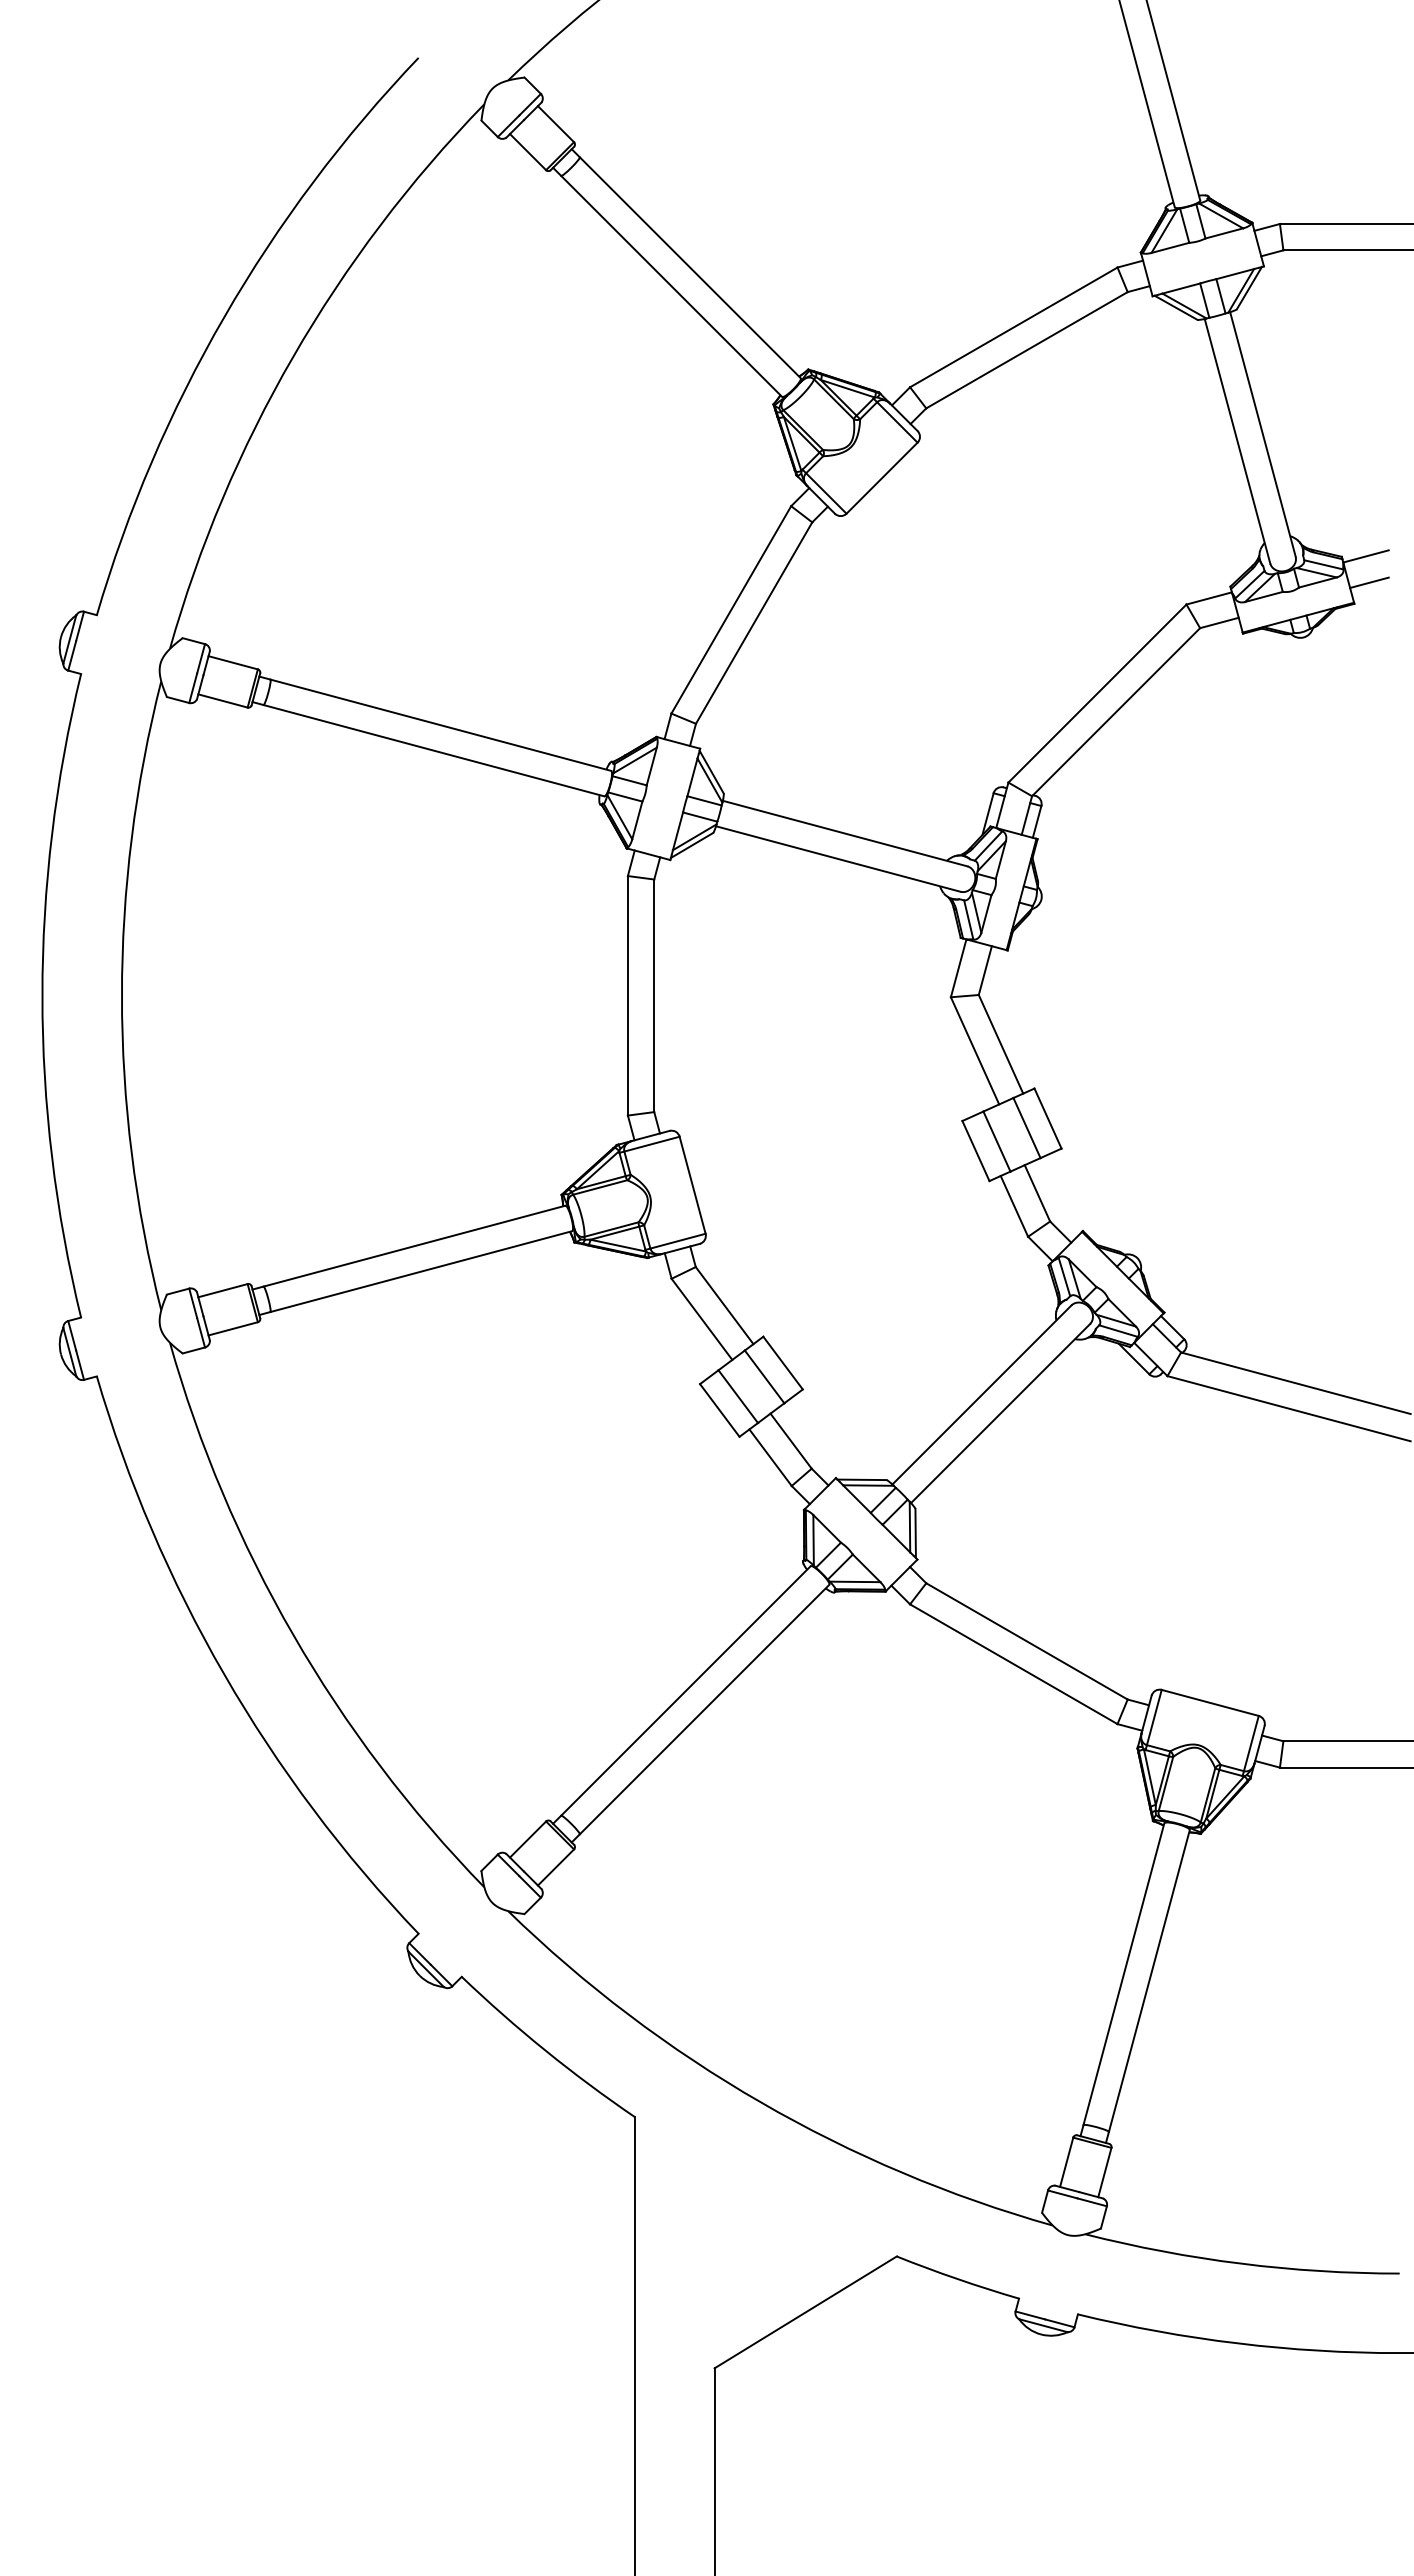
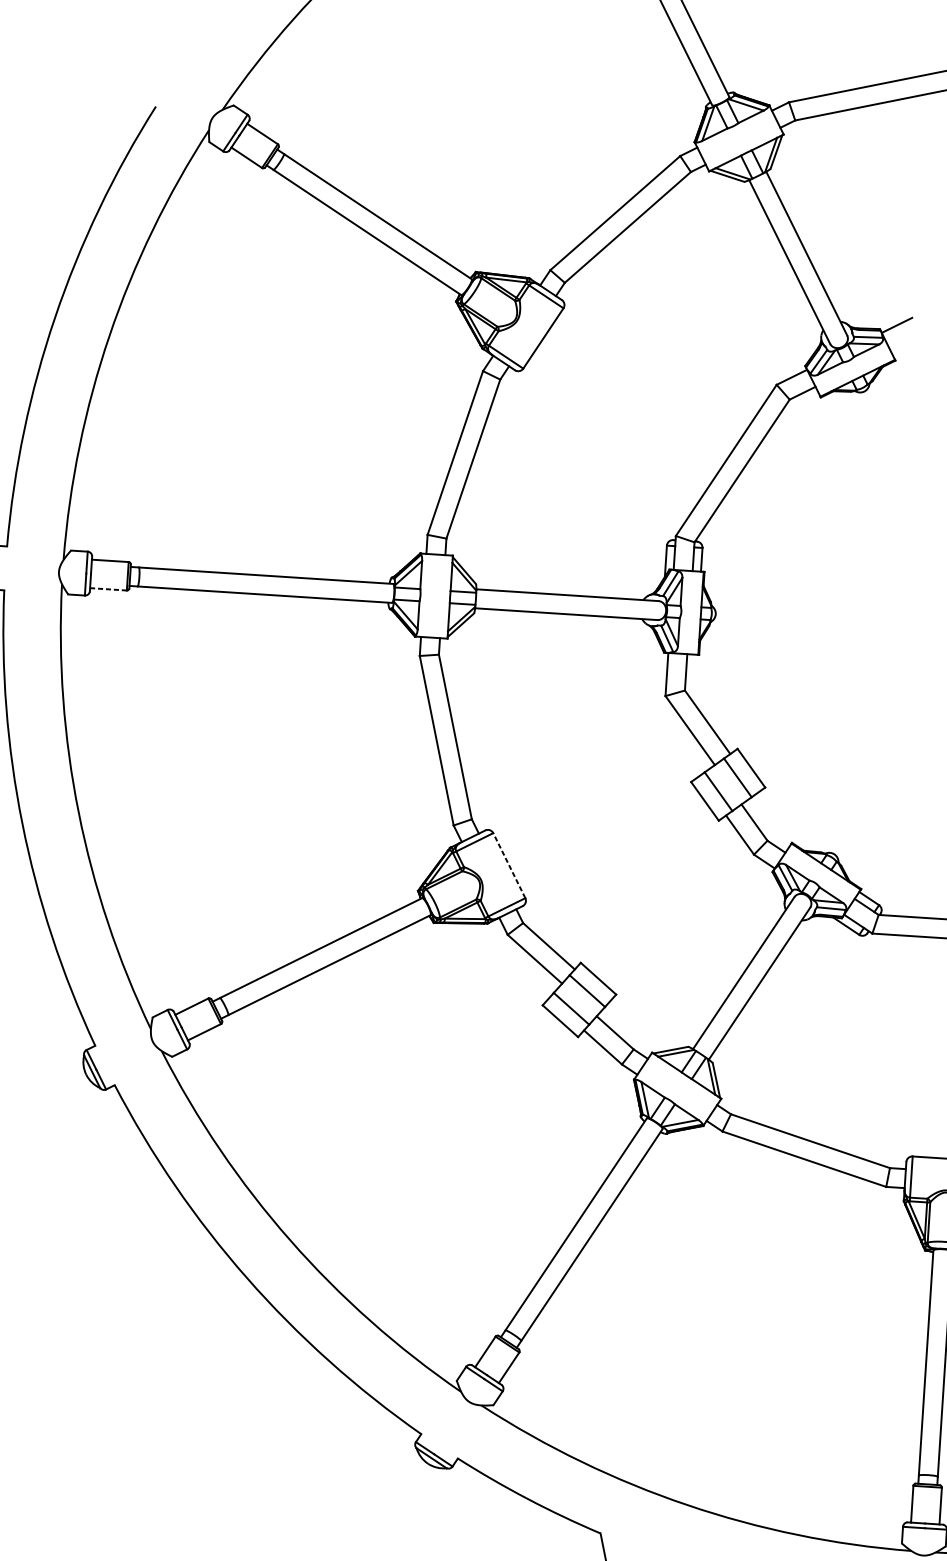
line: (1369, 582) -> (903, 343), removed
line: (223, 700) -> (108, 588), solid -> dashed
line: (692, 1184) -> (509, 865), solid -> dashed

